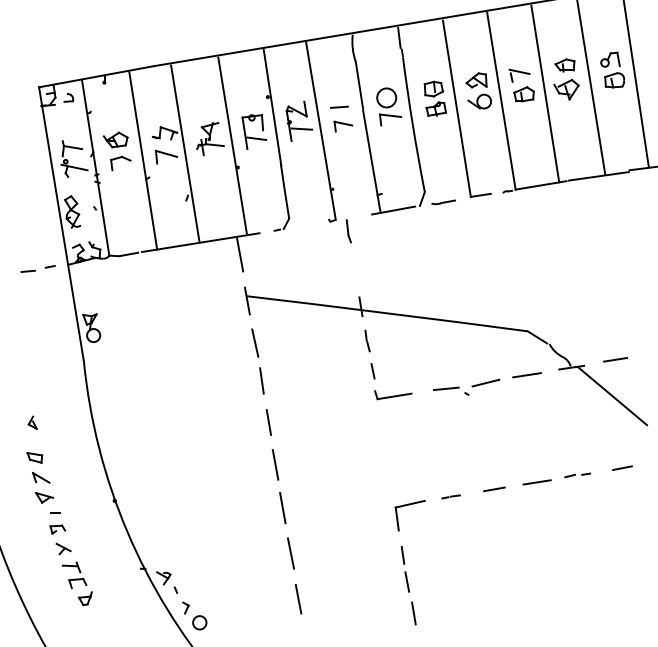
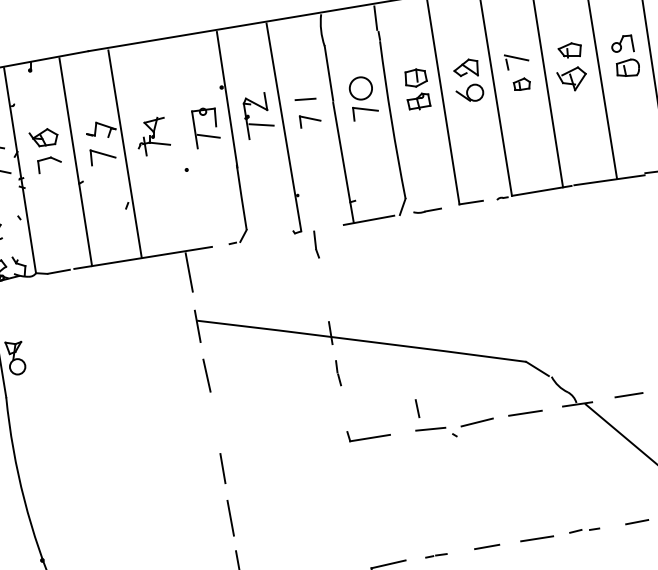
part: (523, 94) -> (521, 84), size x0.7
line: (232, 145) -> (180, 144), removed
line: (372, 371) -> (416, 408), moved
line: (261, 380) -> (214, 419), removed

